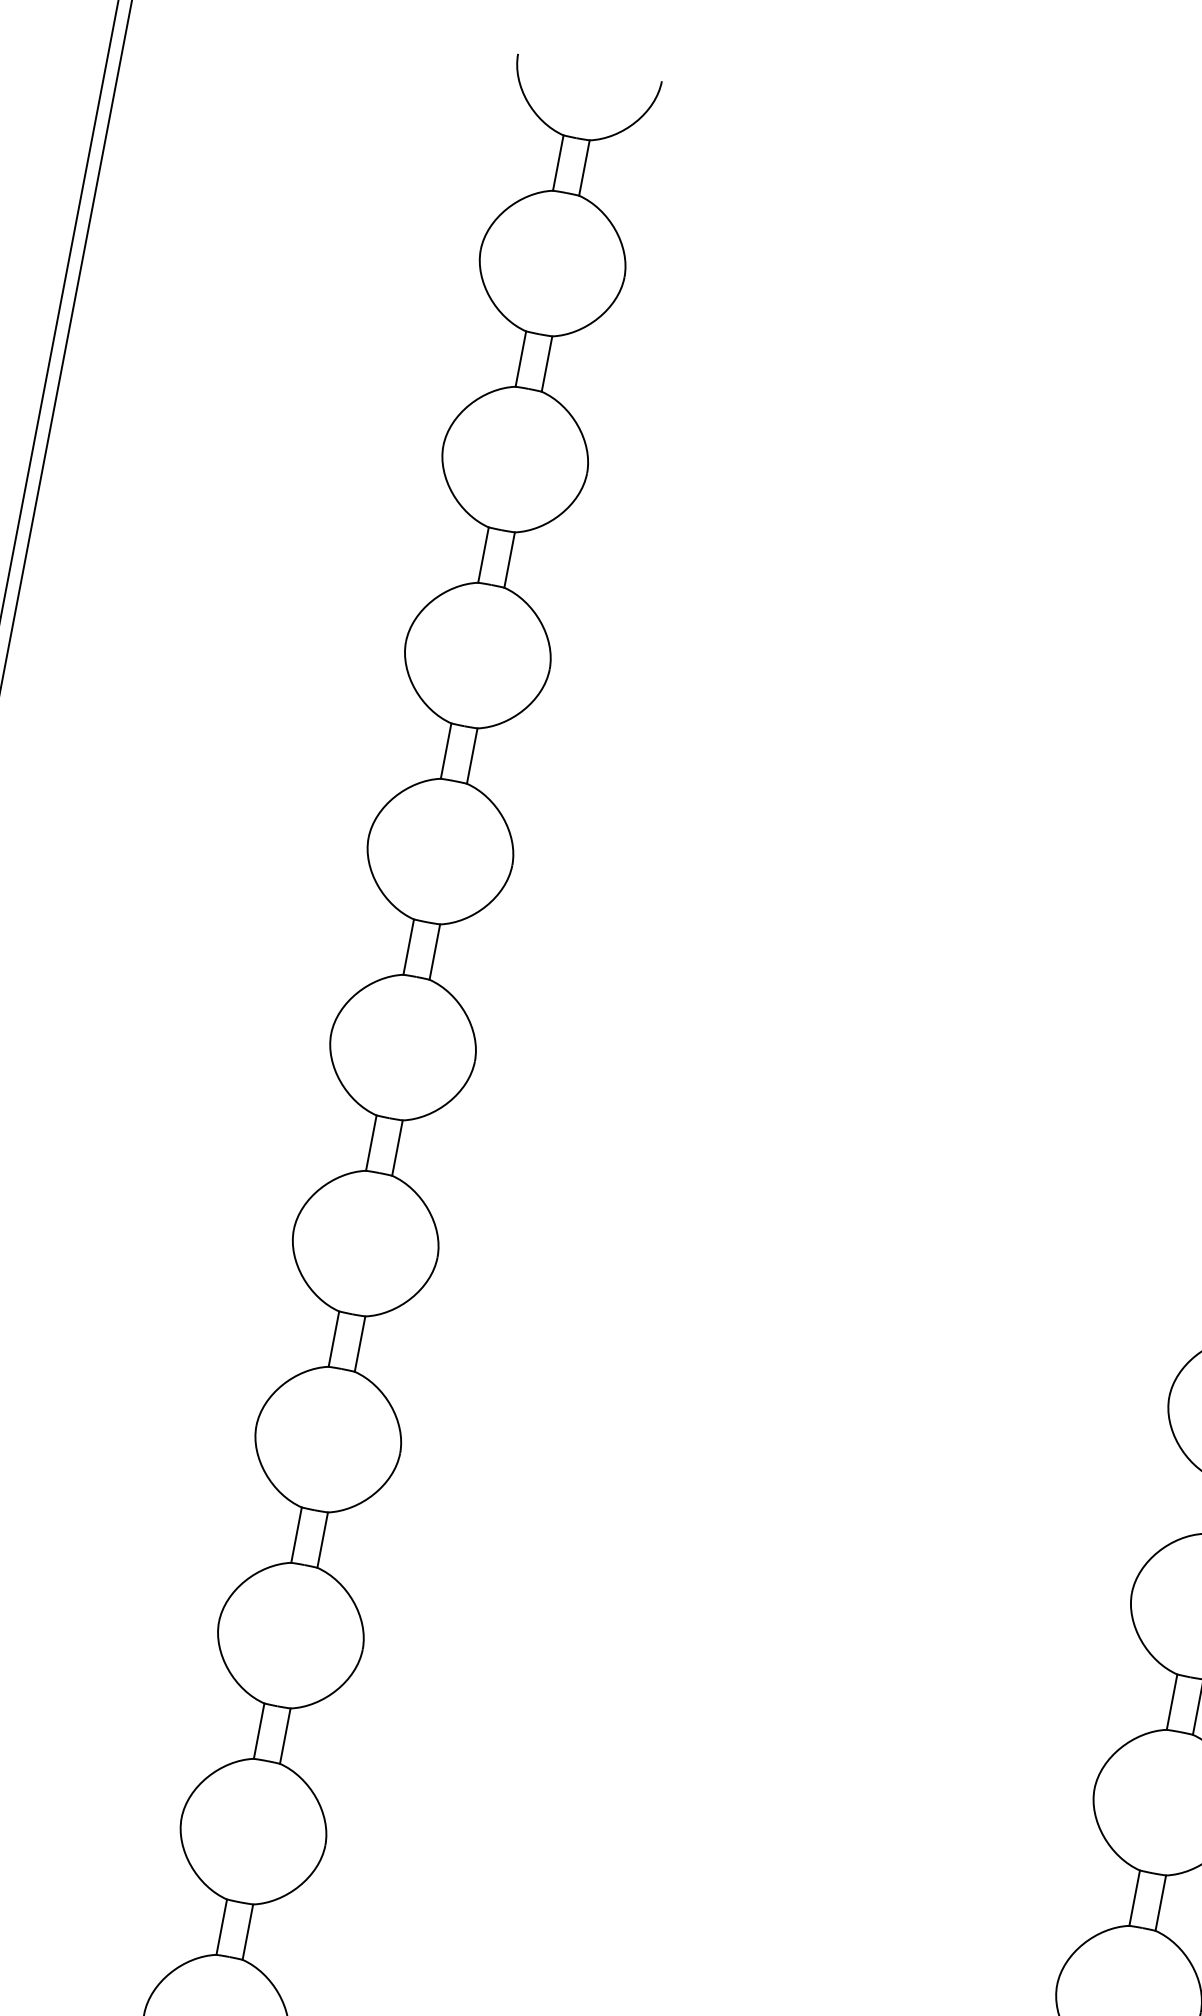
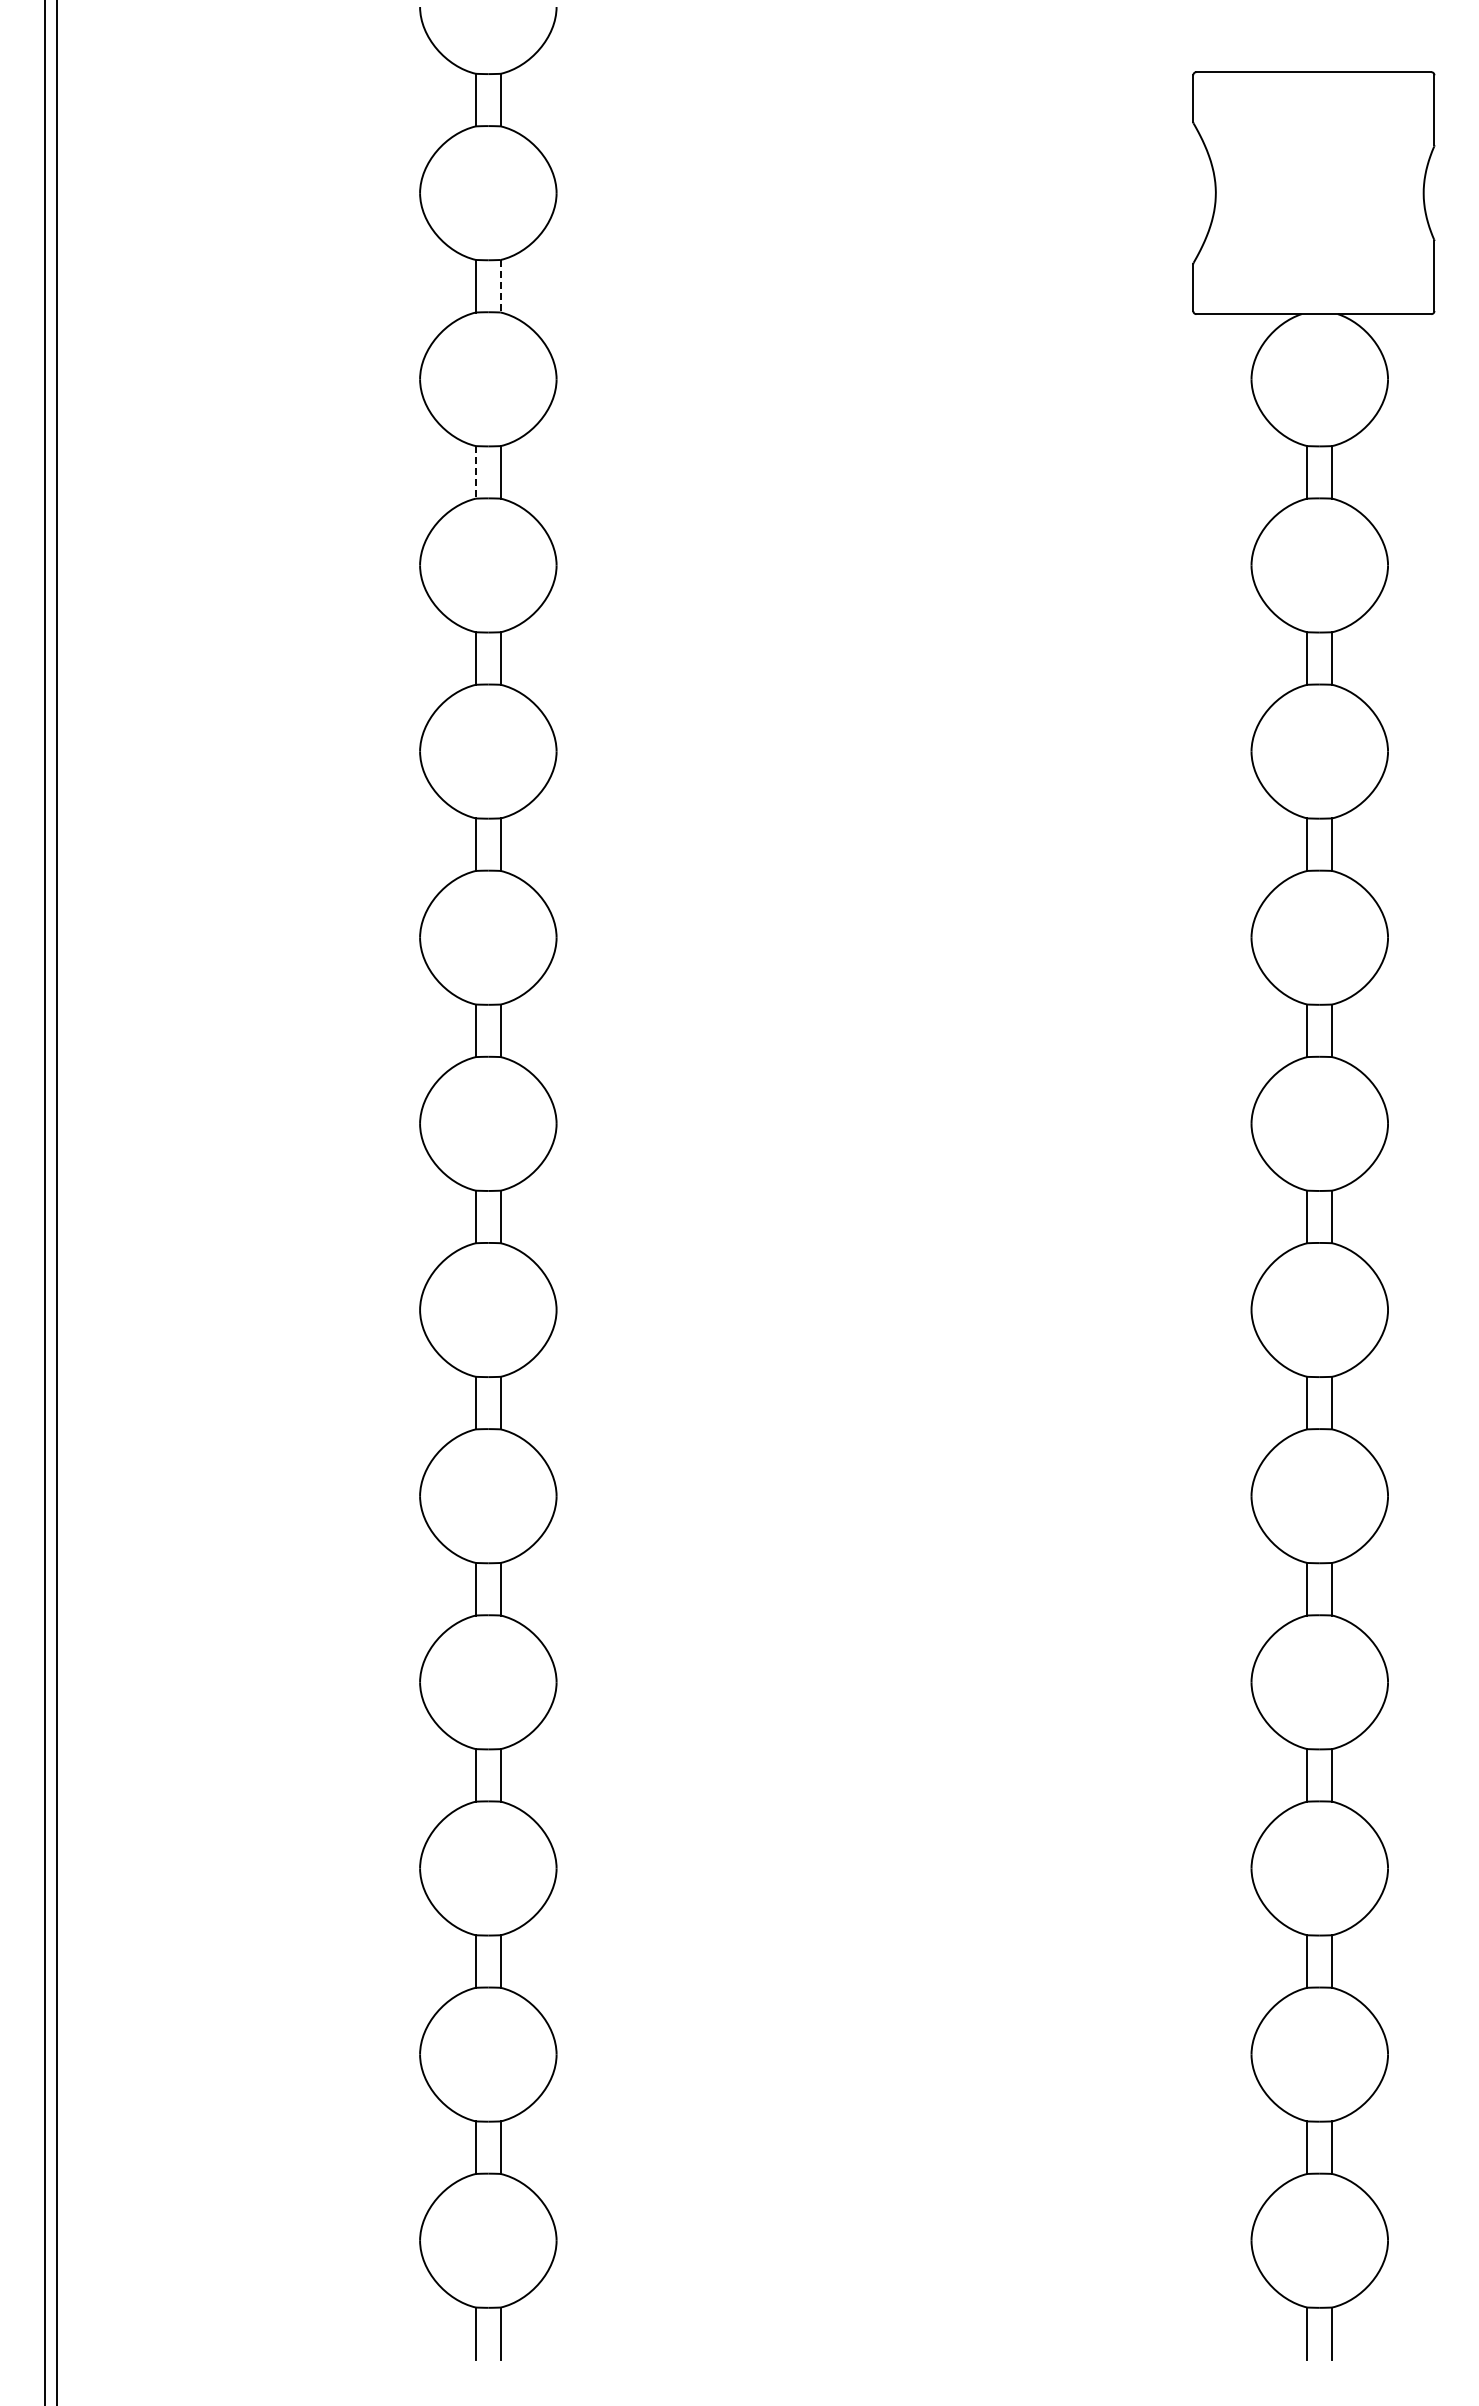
line: (546, 364) -> (500, 286), solid -> dashed
line: (483, 555) -> (475, 472), solid -> dashed

